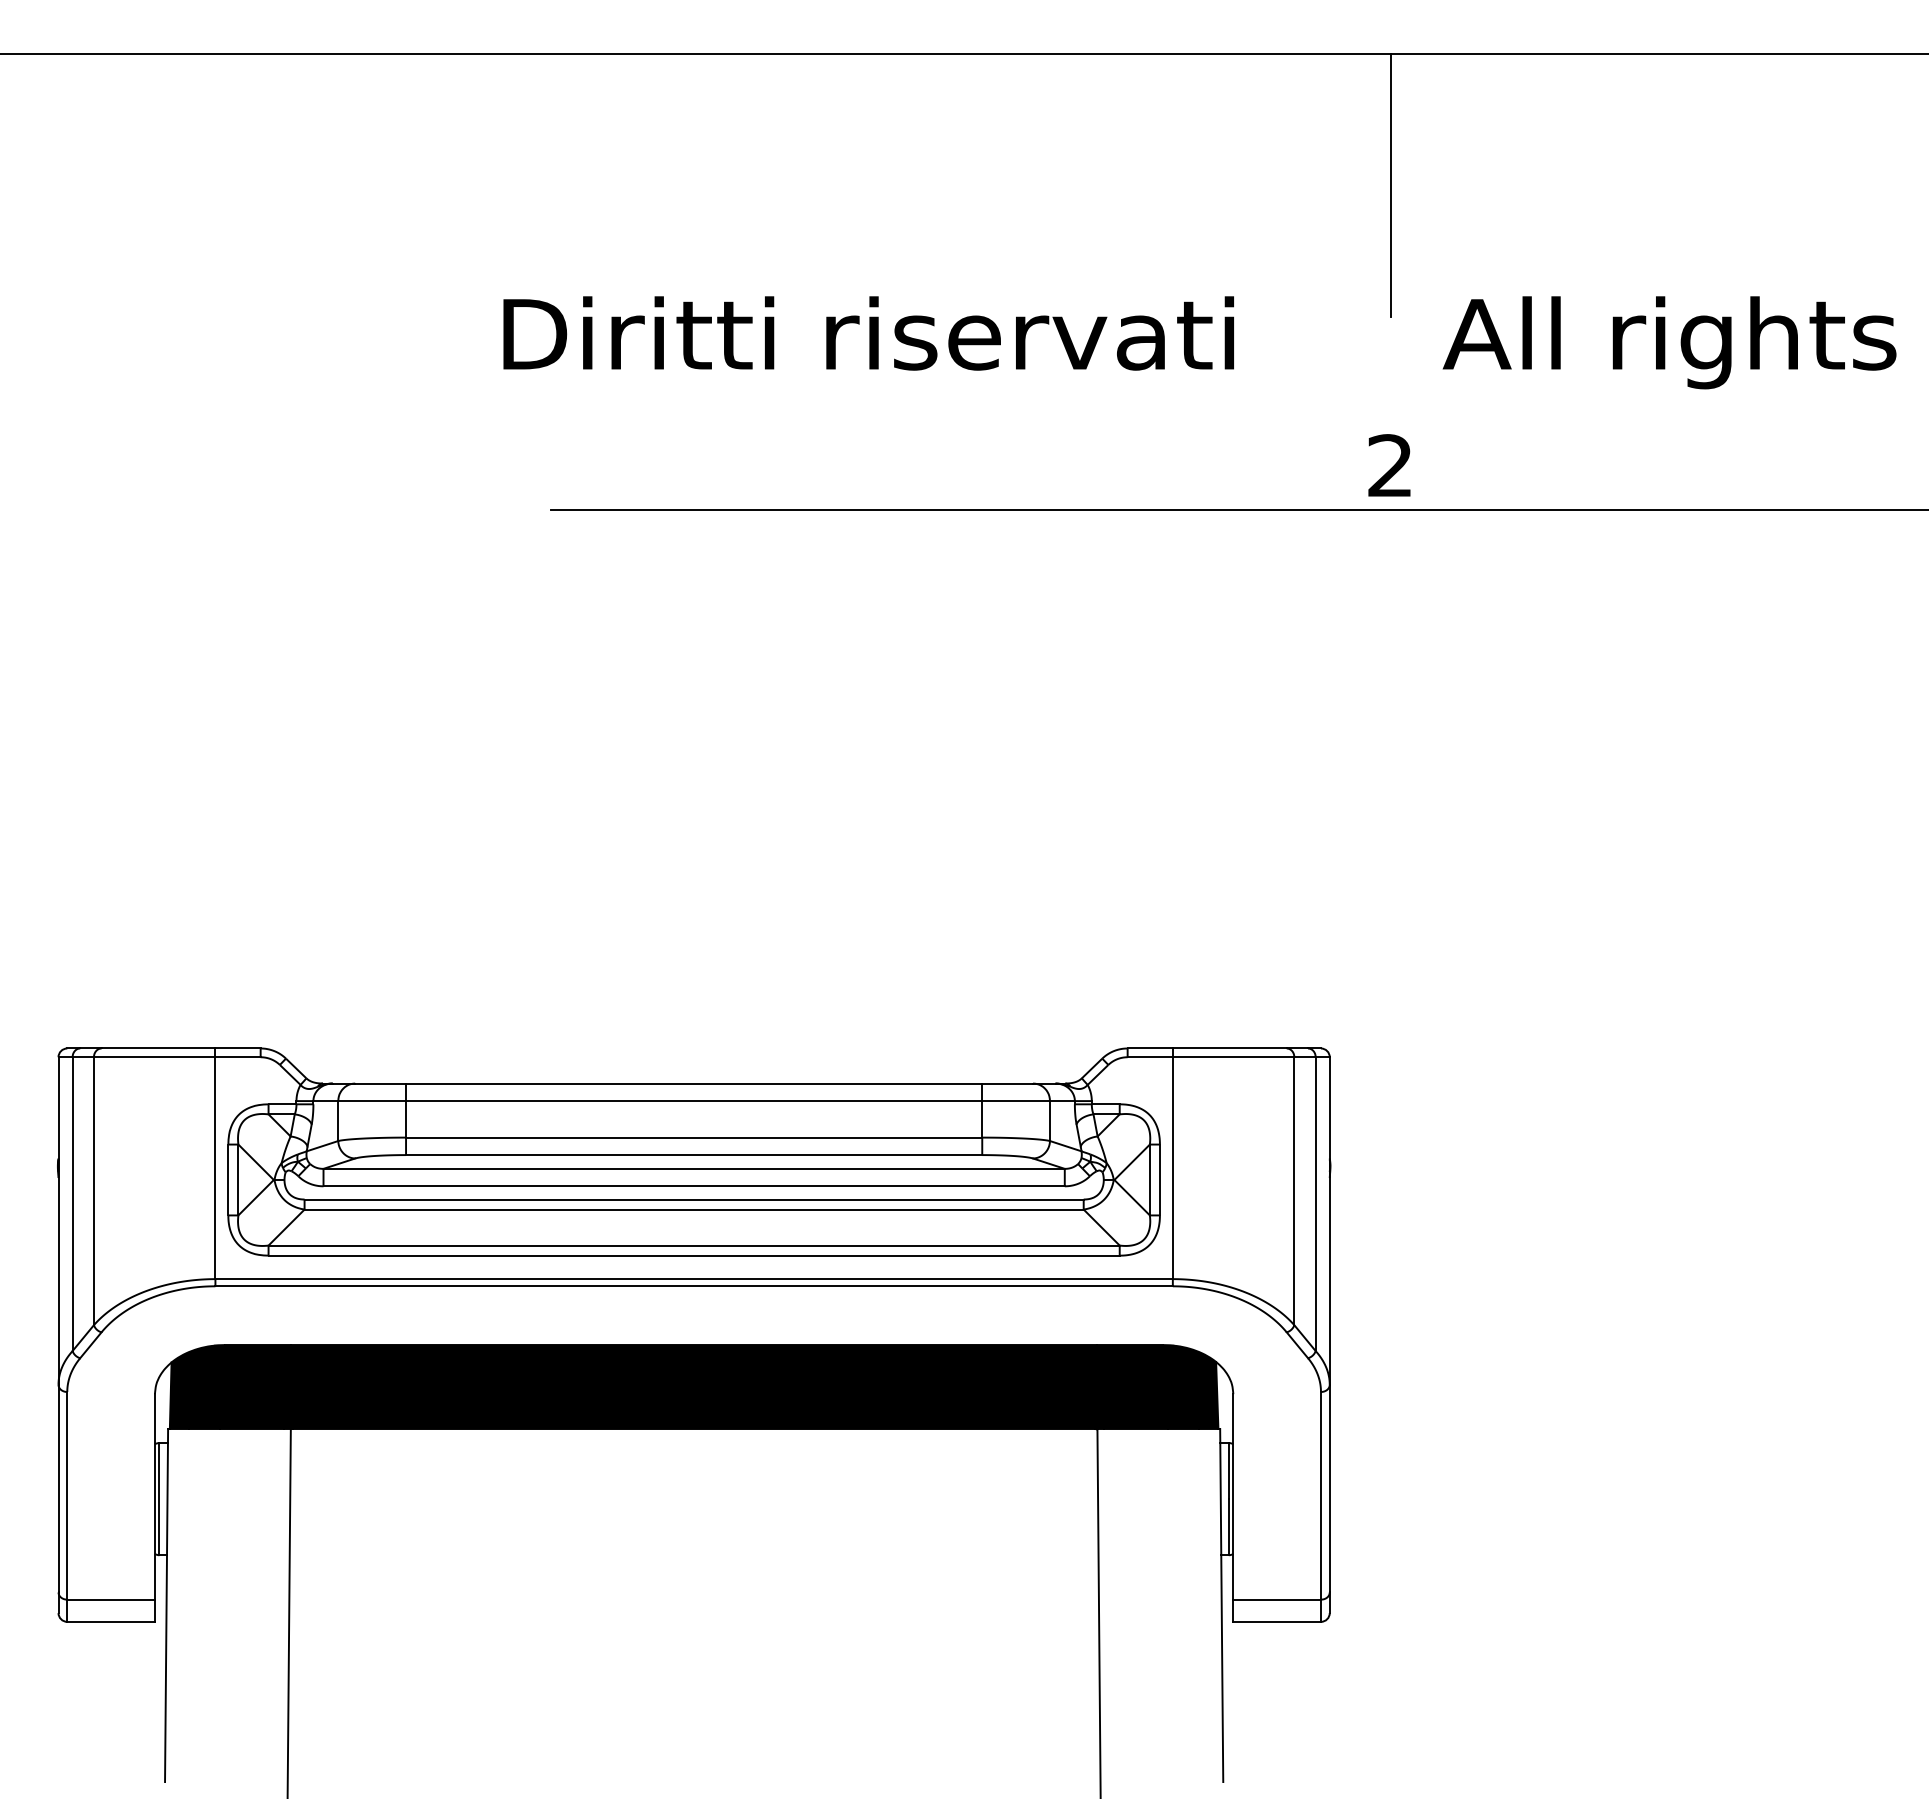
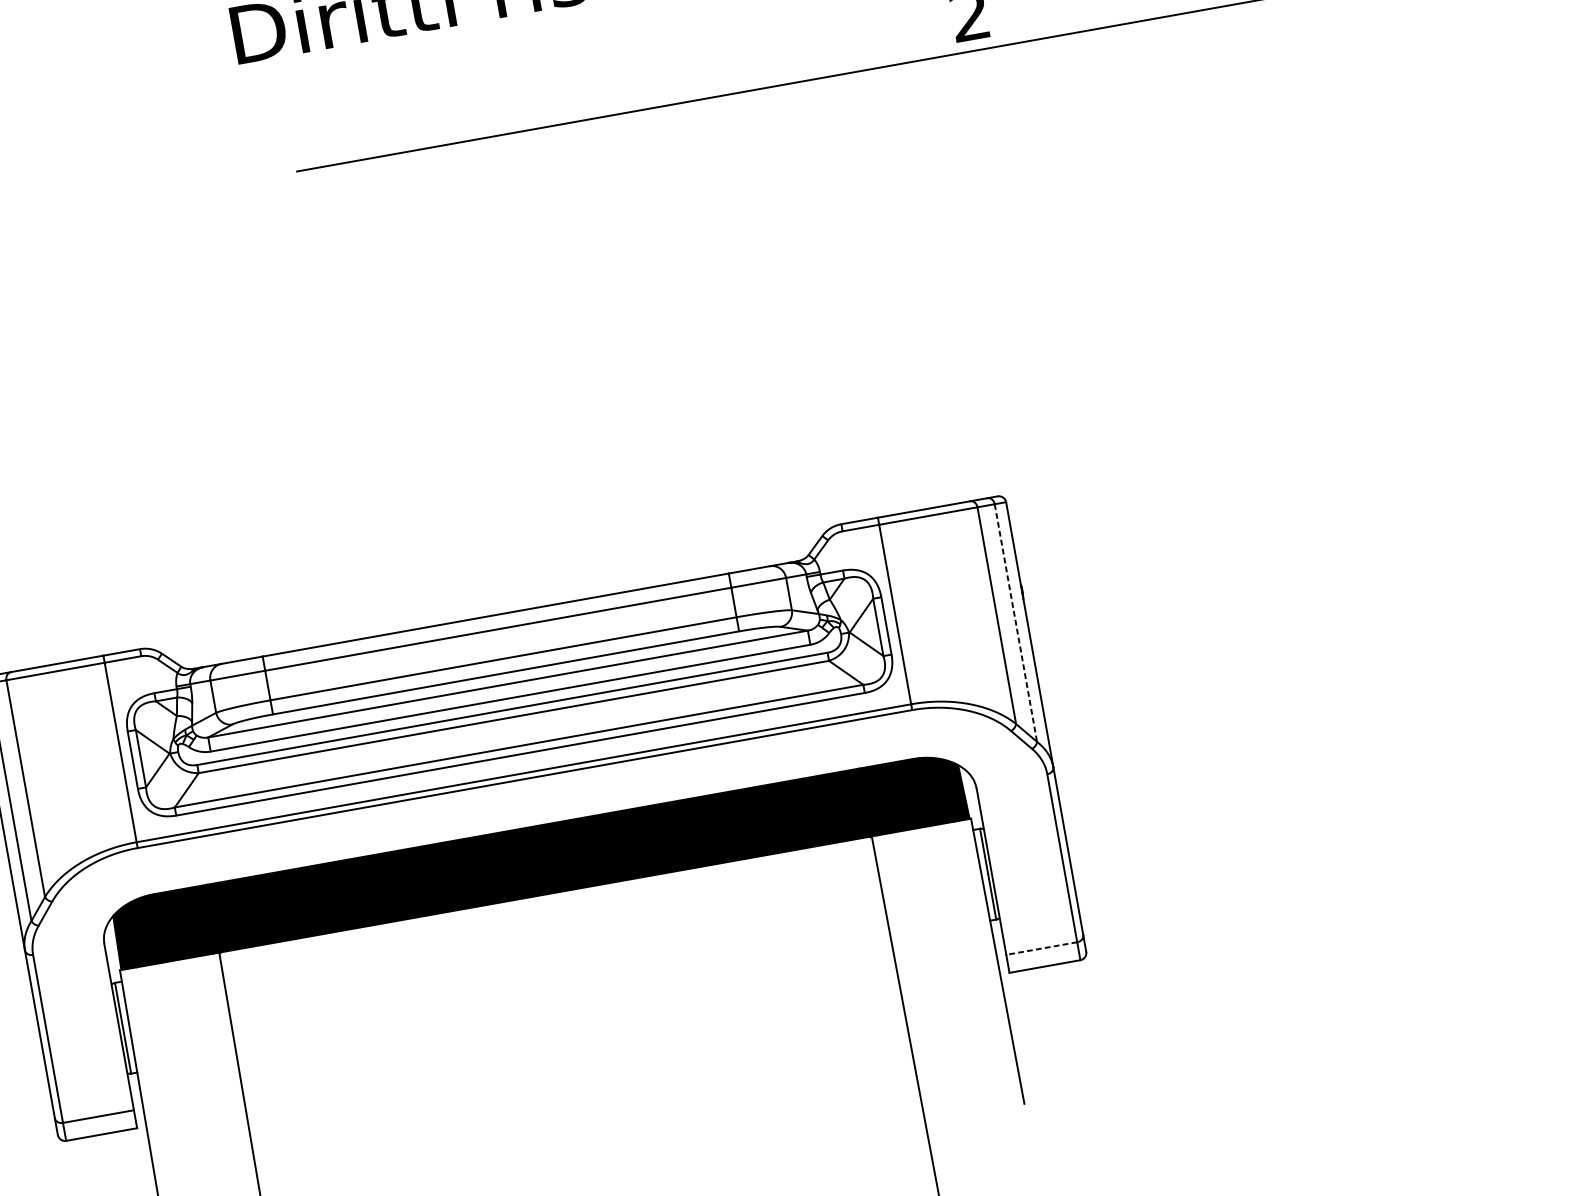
line: (1315, 1204) -> (1015, 623), solid -> dashed
line: (1277, 1599) -> (1042, 948), solid -> dashed

